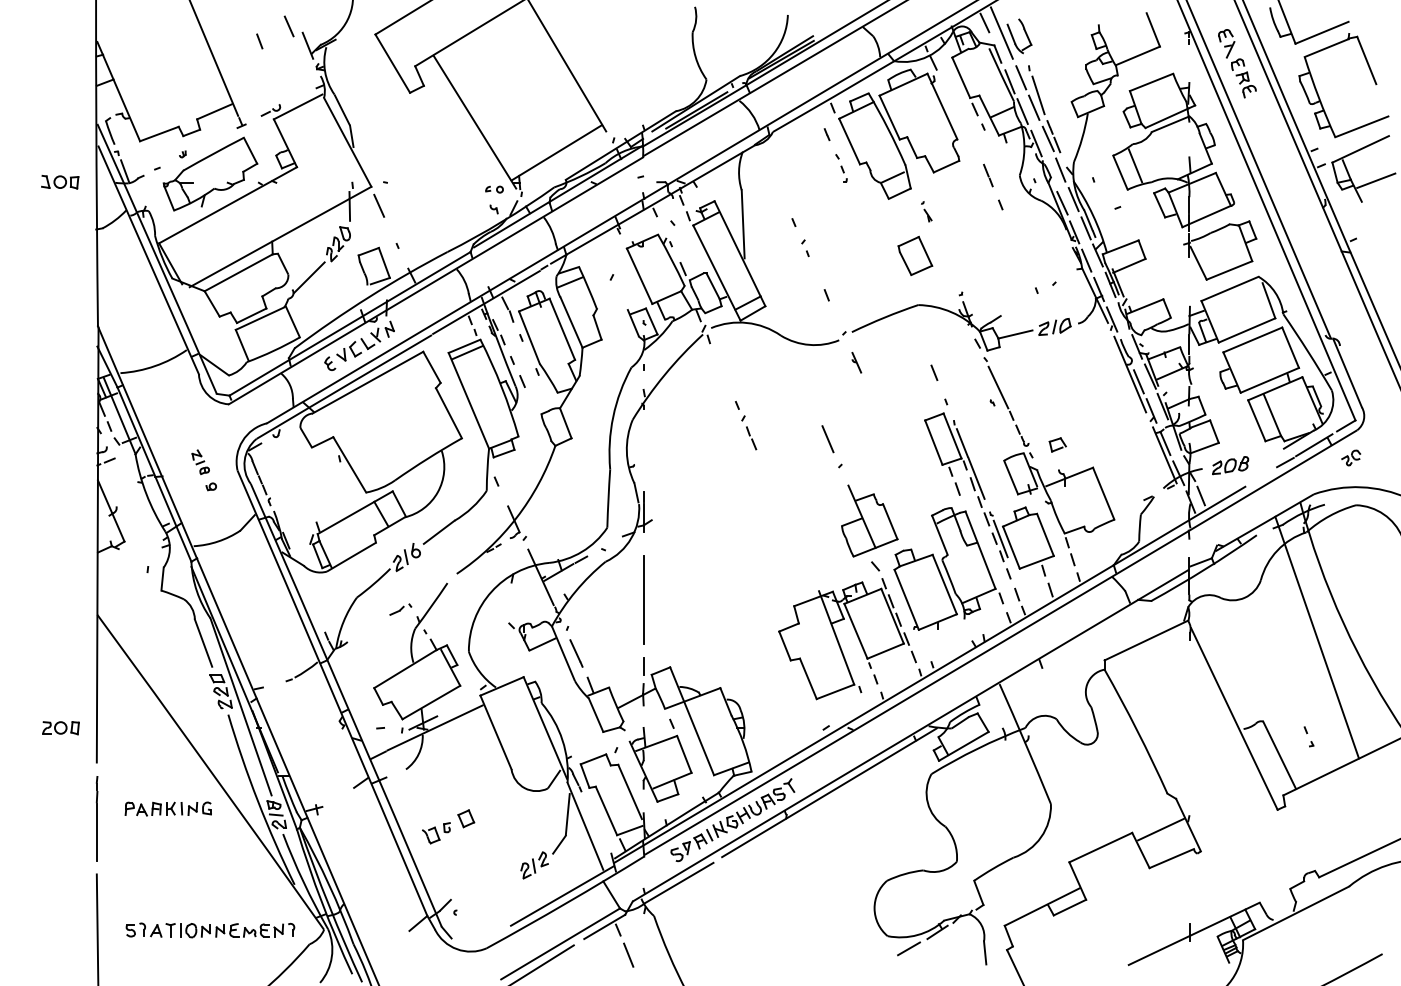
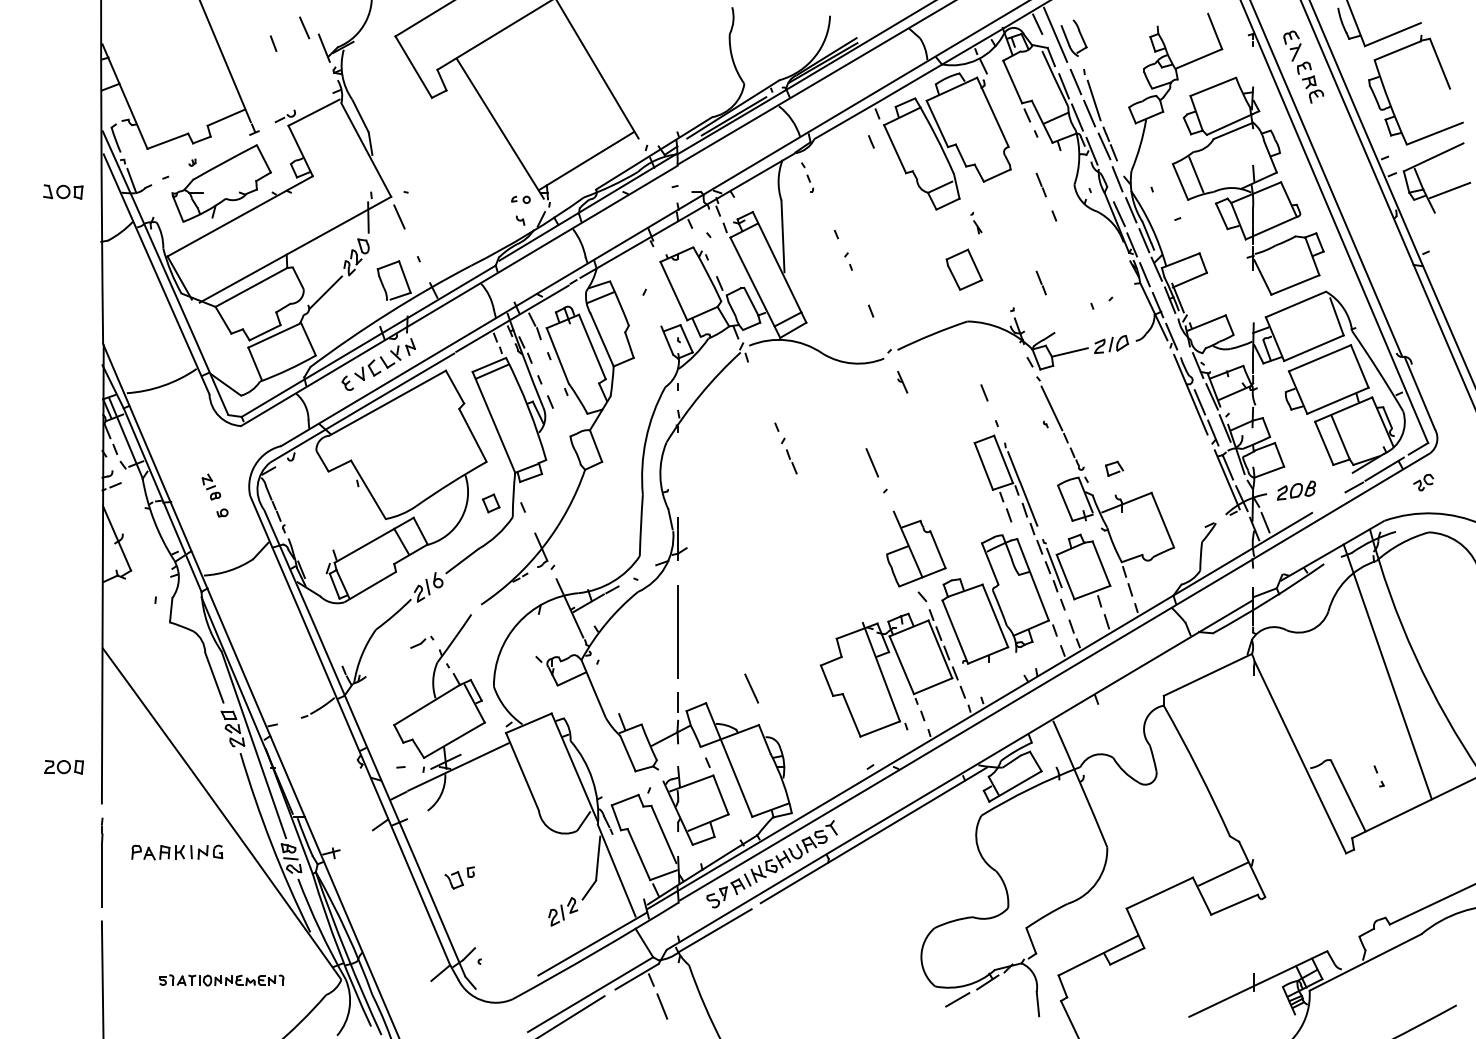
part: (841, 168) -> (807, 177), moved
line: (988, 268) -> (1041, 282), added
line: (576, 653) -> (751, 688), moved
part: (466, 818) -> (491, 503), moved
part: (210, 930) -> (221, 980), size x0.7

